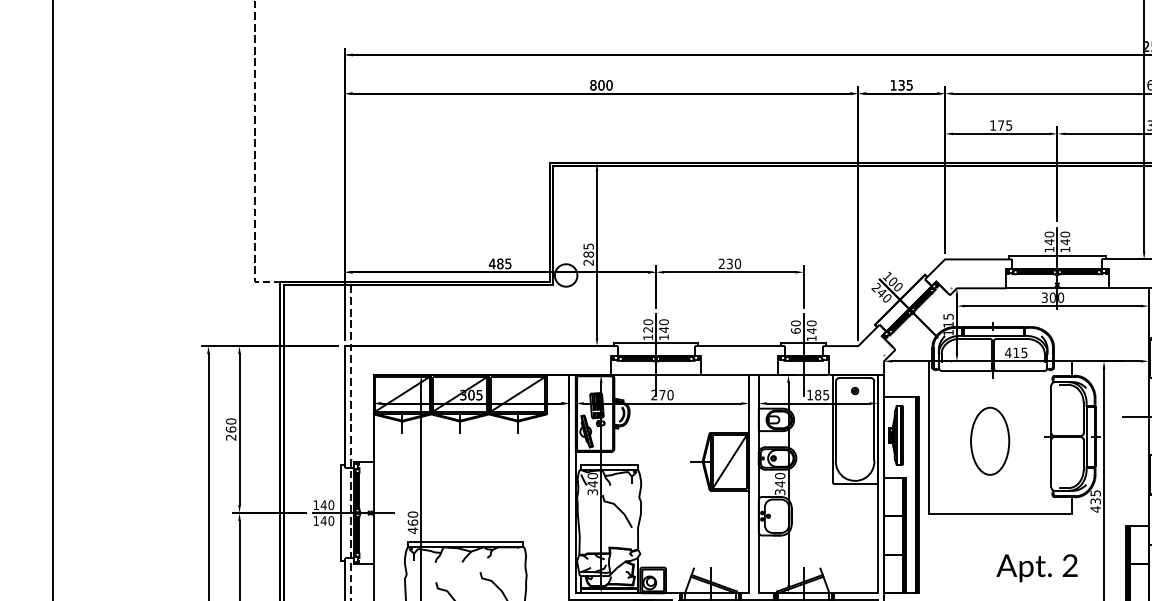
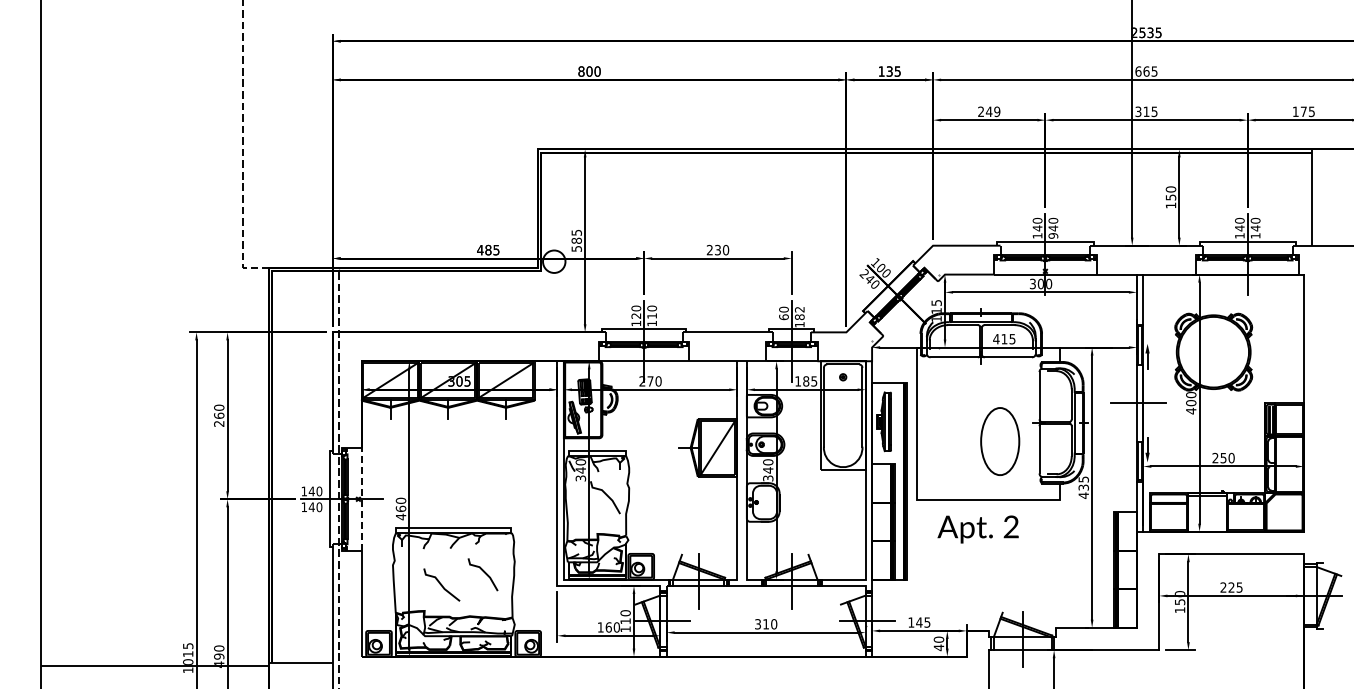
text: (1001, 125) -> (989, 111), 175 -> 249
text: (1065, 249) -> (1053, 235), 140 -> 940
text: (588, 262) -> (576, 248), 285 -> 585
text: (811, 327) -> (799, 313), 140 -> 182
text: (663, 330) -> (651, 316), 140 -> 110
part: (990, 441) -> (1000, 441), moved
line: (373, 512) -> (361, 498), solid -> dashed
text: (1036, 568) -> (977, 529), moved

